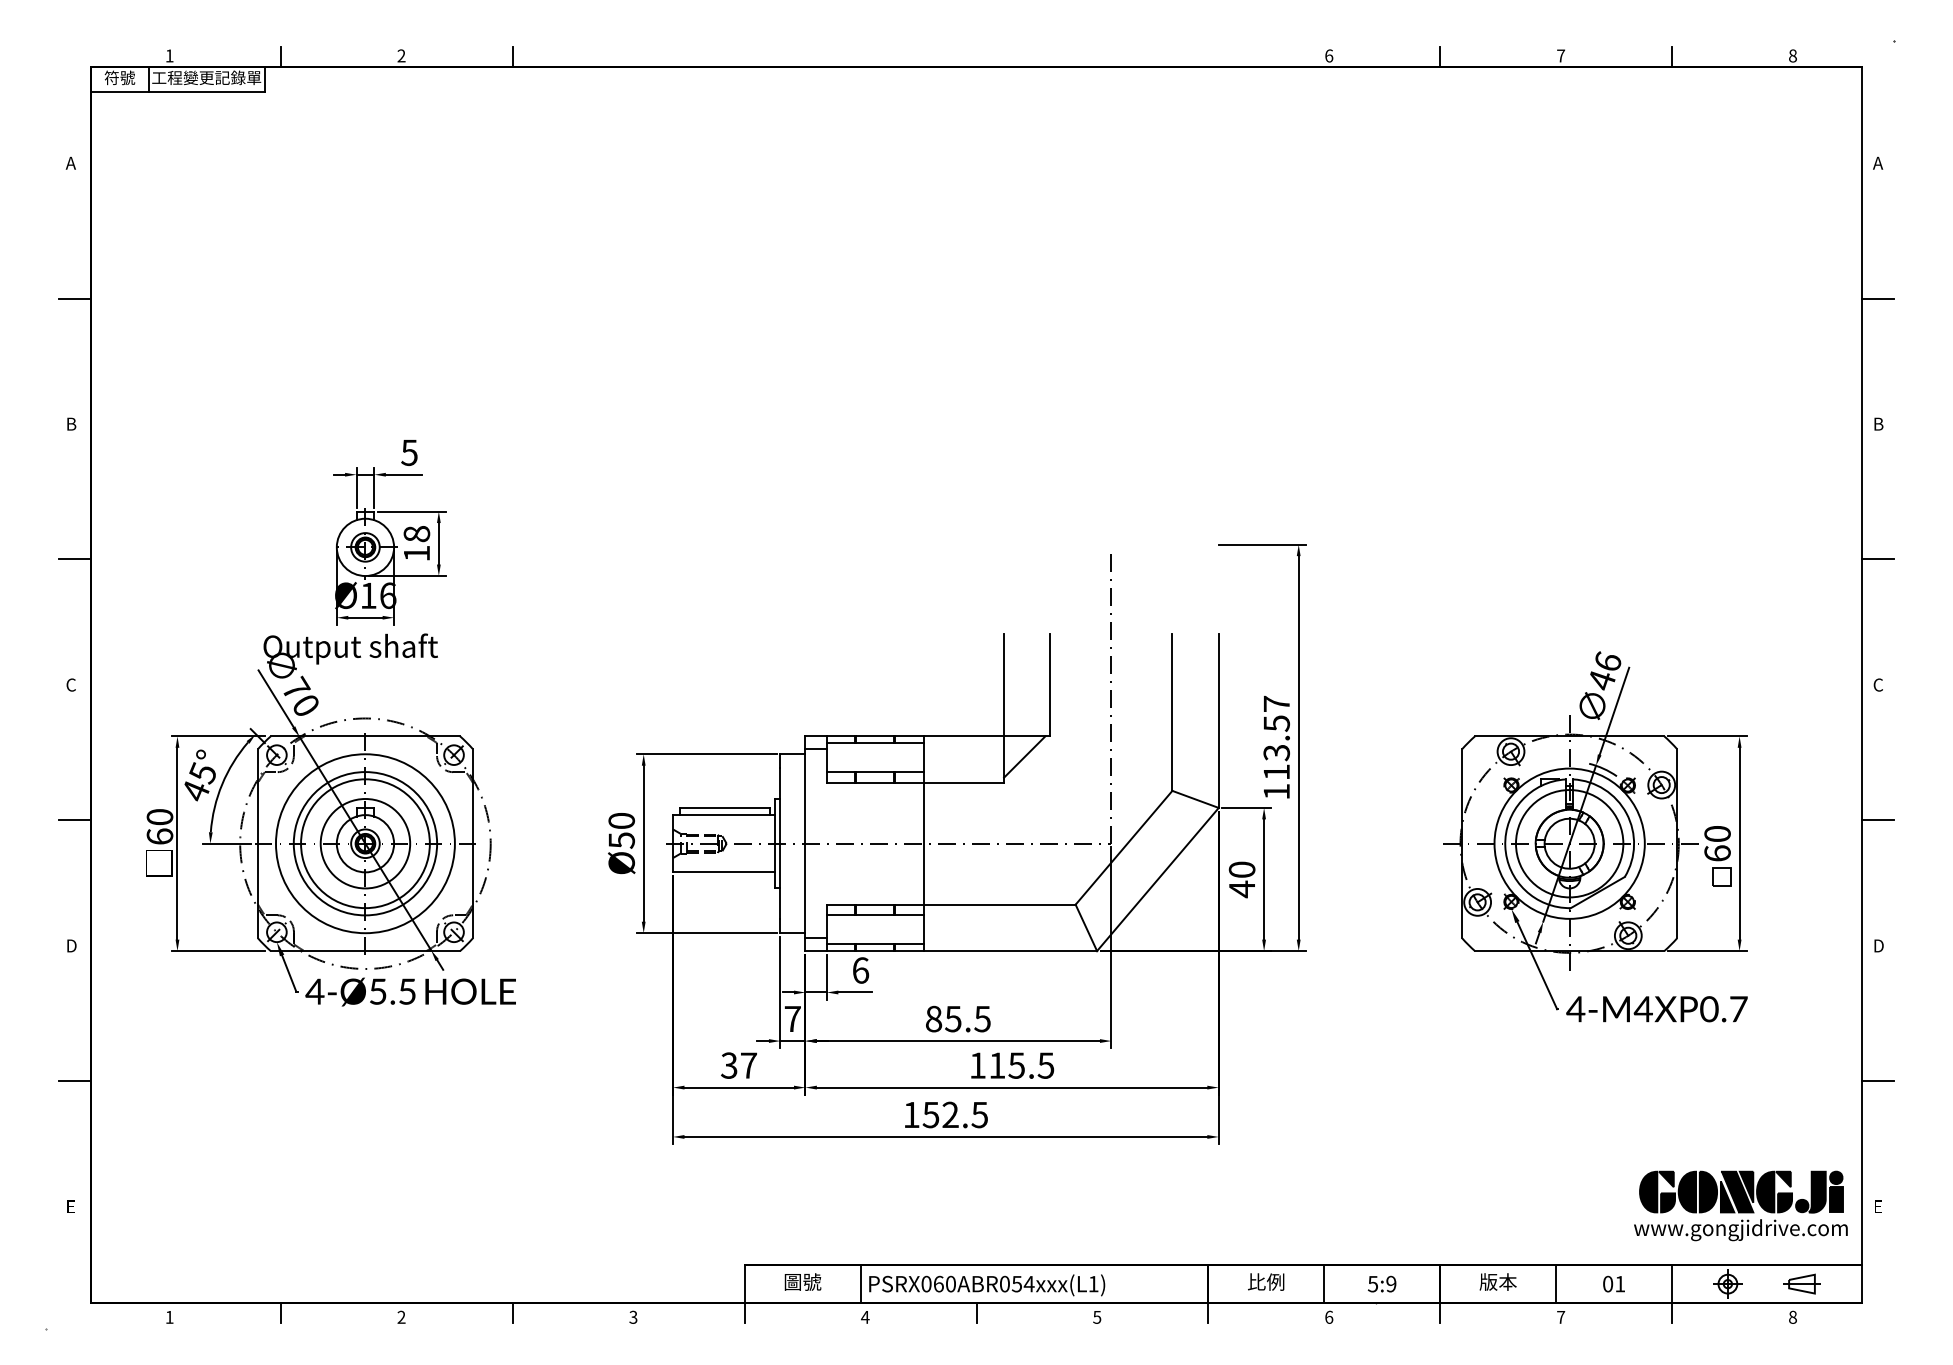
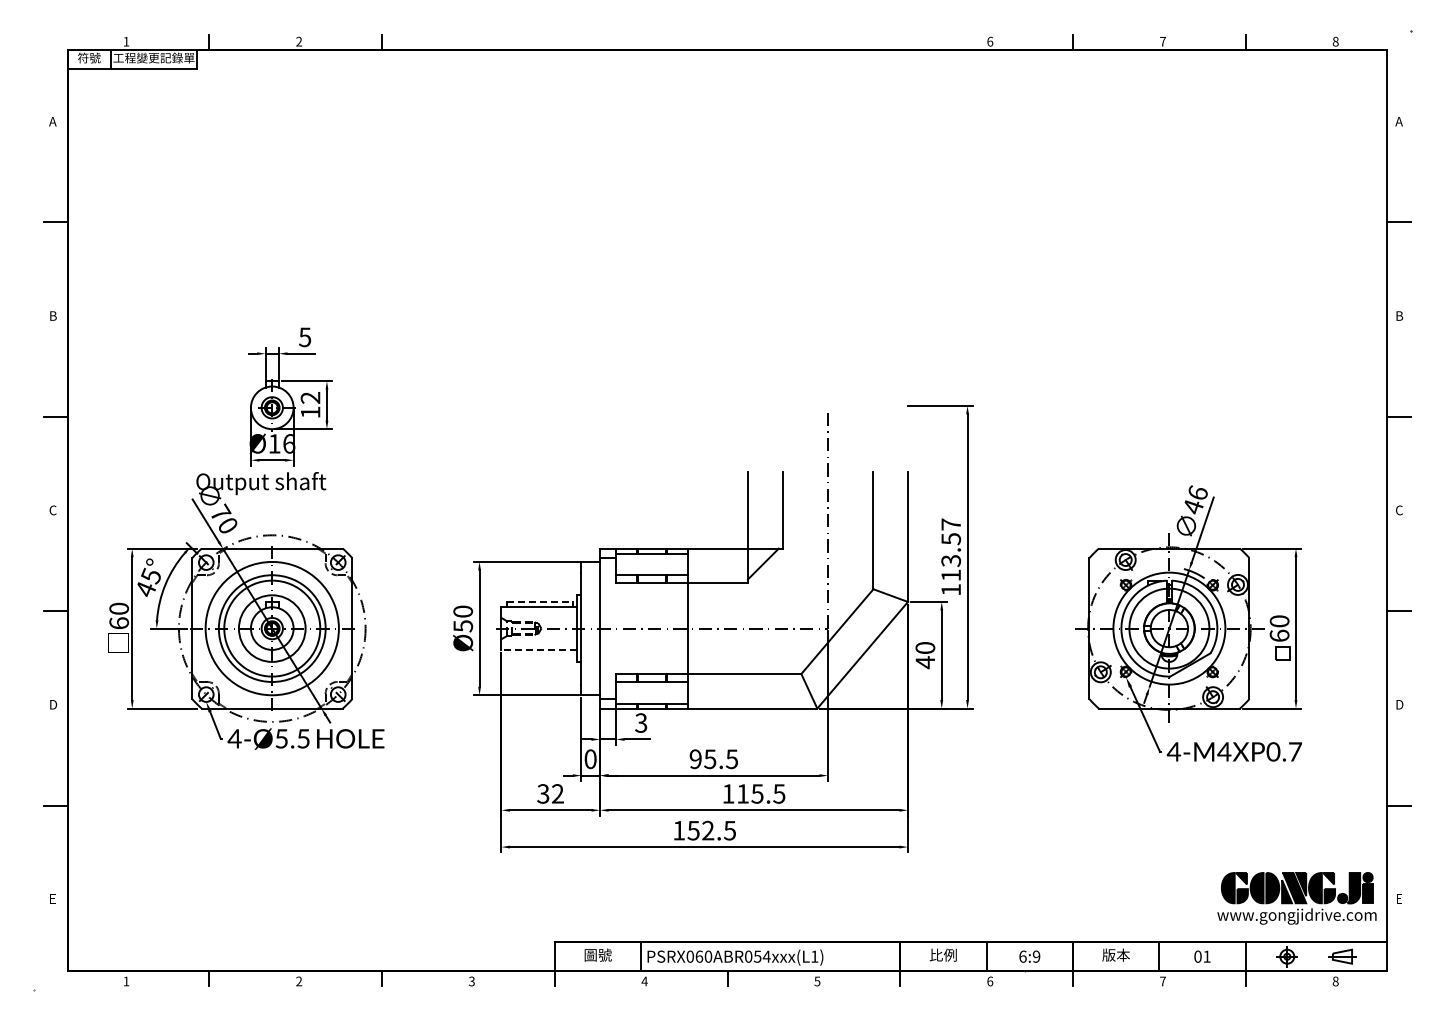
text: (416, 533) -> (310, 397), 18 -> 12
line: (725, 807) -> (540, 601), solid -> dashed
line: (724, 871) -> (539, 649), solid -> dashed
text: (861, 969) -> (641, 722), 6 -> 3
text: (792, 1019) -> (590, 759), 7 -> 0
text: (933, 1019) -> (695, 759), 85.5 -> 95.5
text: (748, 1065) -> (557, 793), 37 -> 32
text: (1372, 1283) -> (1022, 956), 5:9 -> 6:9

